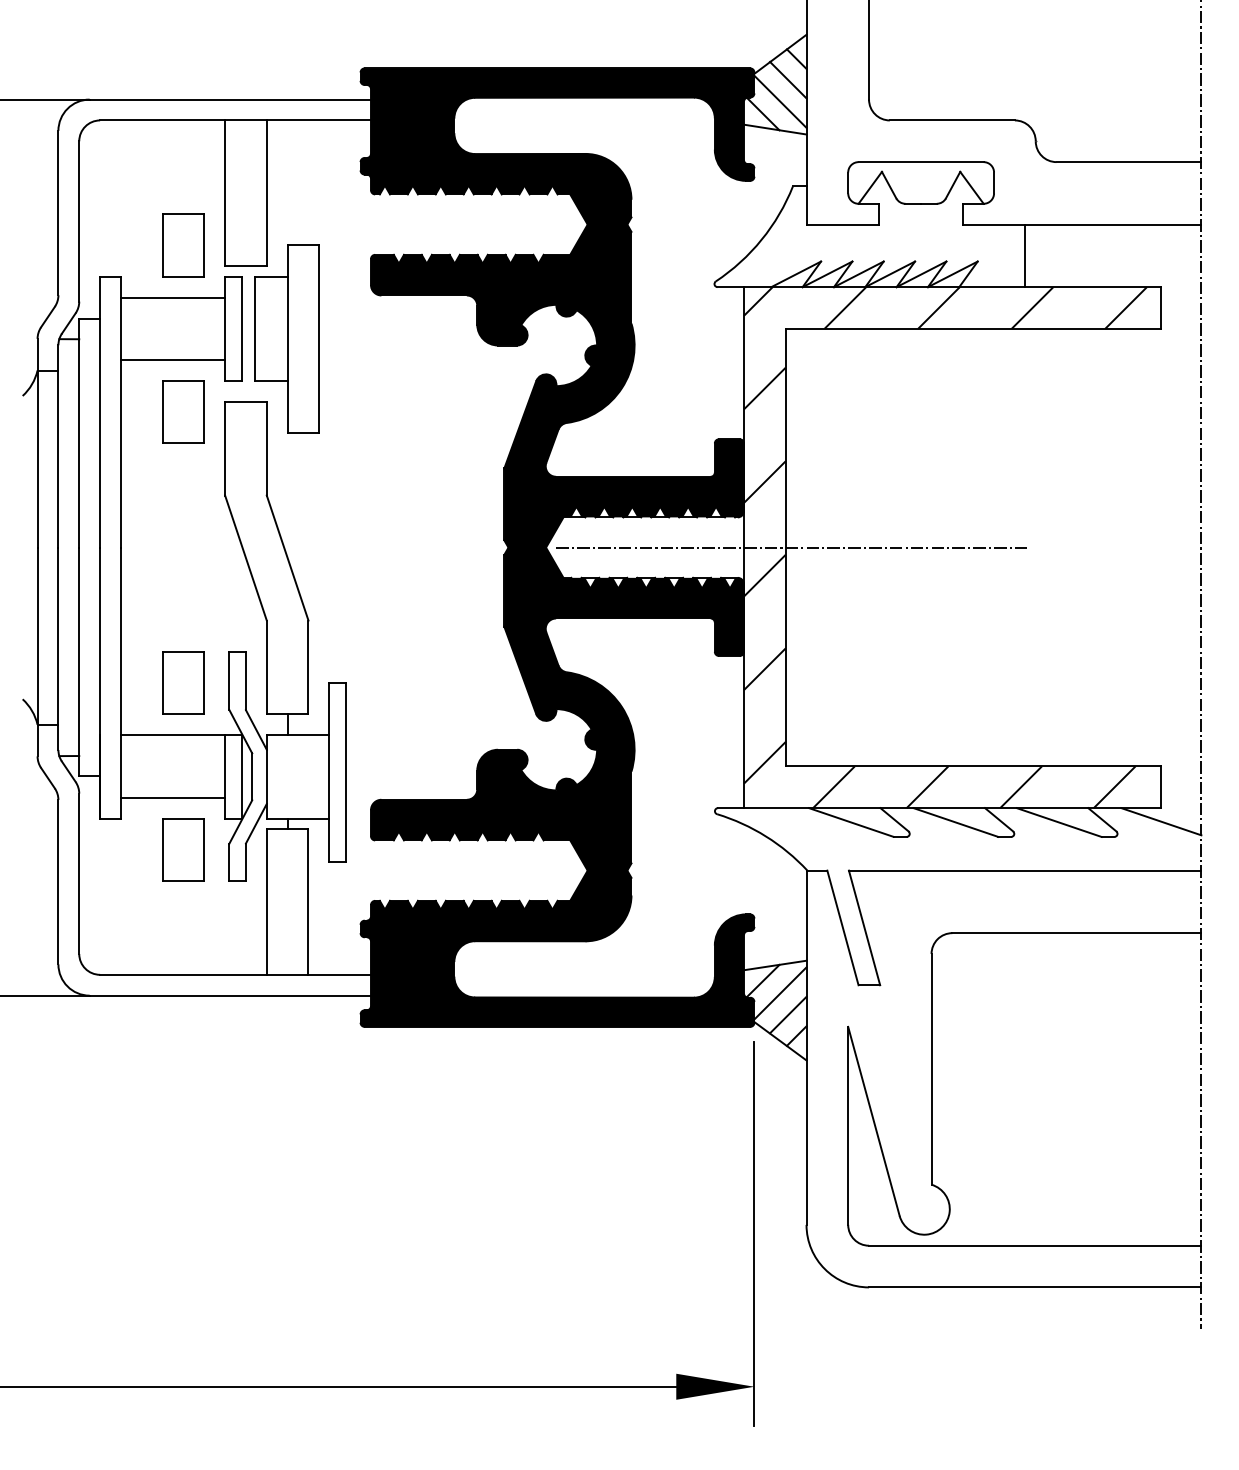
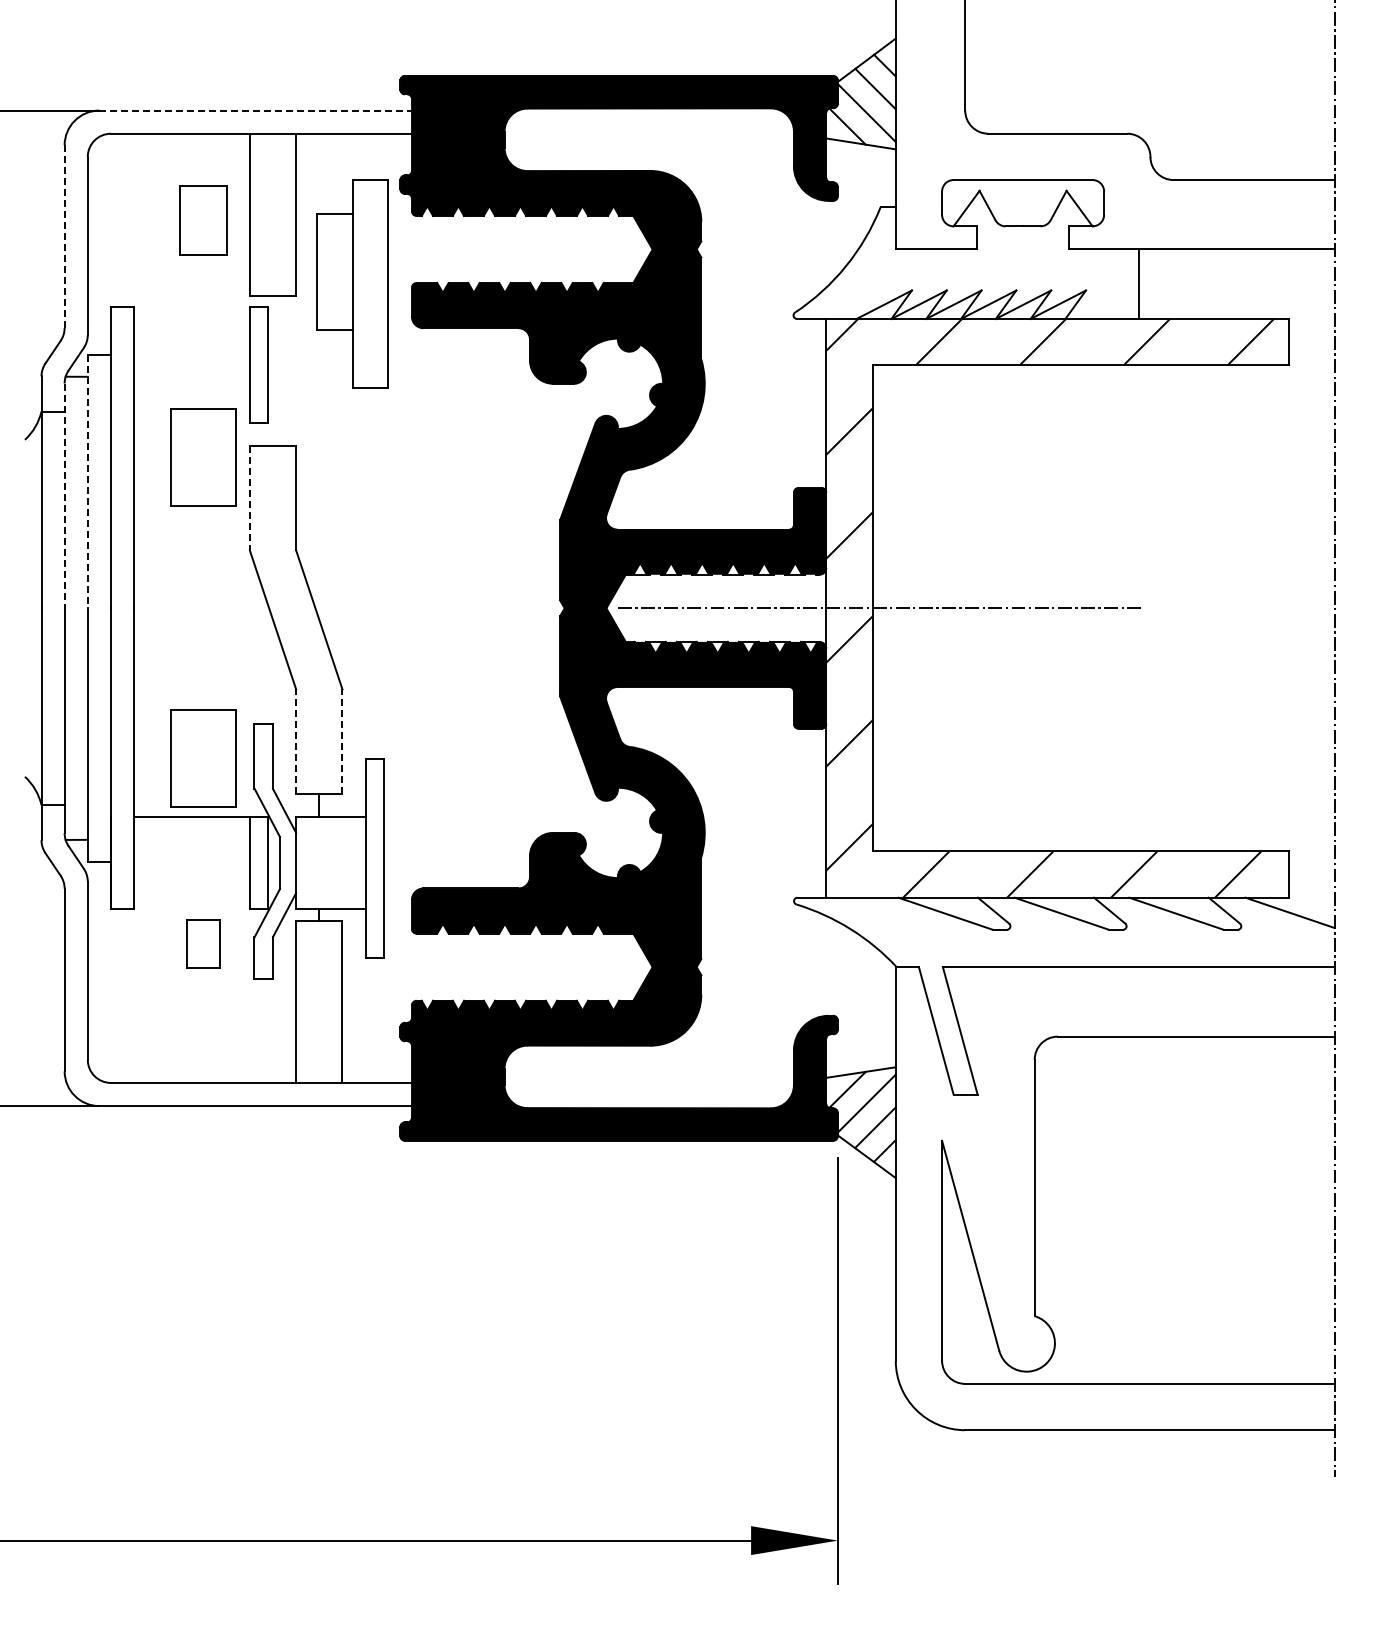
line: (231, 99) -> (256, 110), solid -> dashed
line: (58, 213) -> (64, 237), solid -> dashed
part: (183, 245) -> (203, 220), moved
line: (172, 297) -> (191, 330), removed
part: (286, 338) -> (352, 283), moved
line: (172, 359) -> (191, 399), removed
part: (183, 411) -> (203, 457), size x1.4
line: (78, 433) -> (87, 481), solid -> dashed
line: (58, 446) -> (64, 496), solid -> dashed
line: (224, 448) -> (249, 498), solid -> dashed
line: (267, 666) -> (296, 740), solid -> dashed
line: (308, 666) -> (342, 740), solid -> dashed
part: (183, 682) -> (203, 758), size x1.4
line: (172, 798) -> (191, 886), removed
part: (183, 849) -> (203, 943), size x0.7

